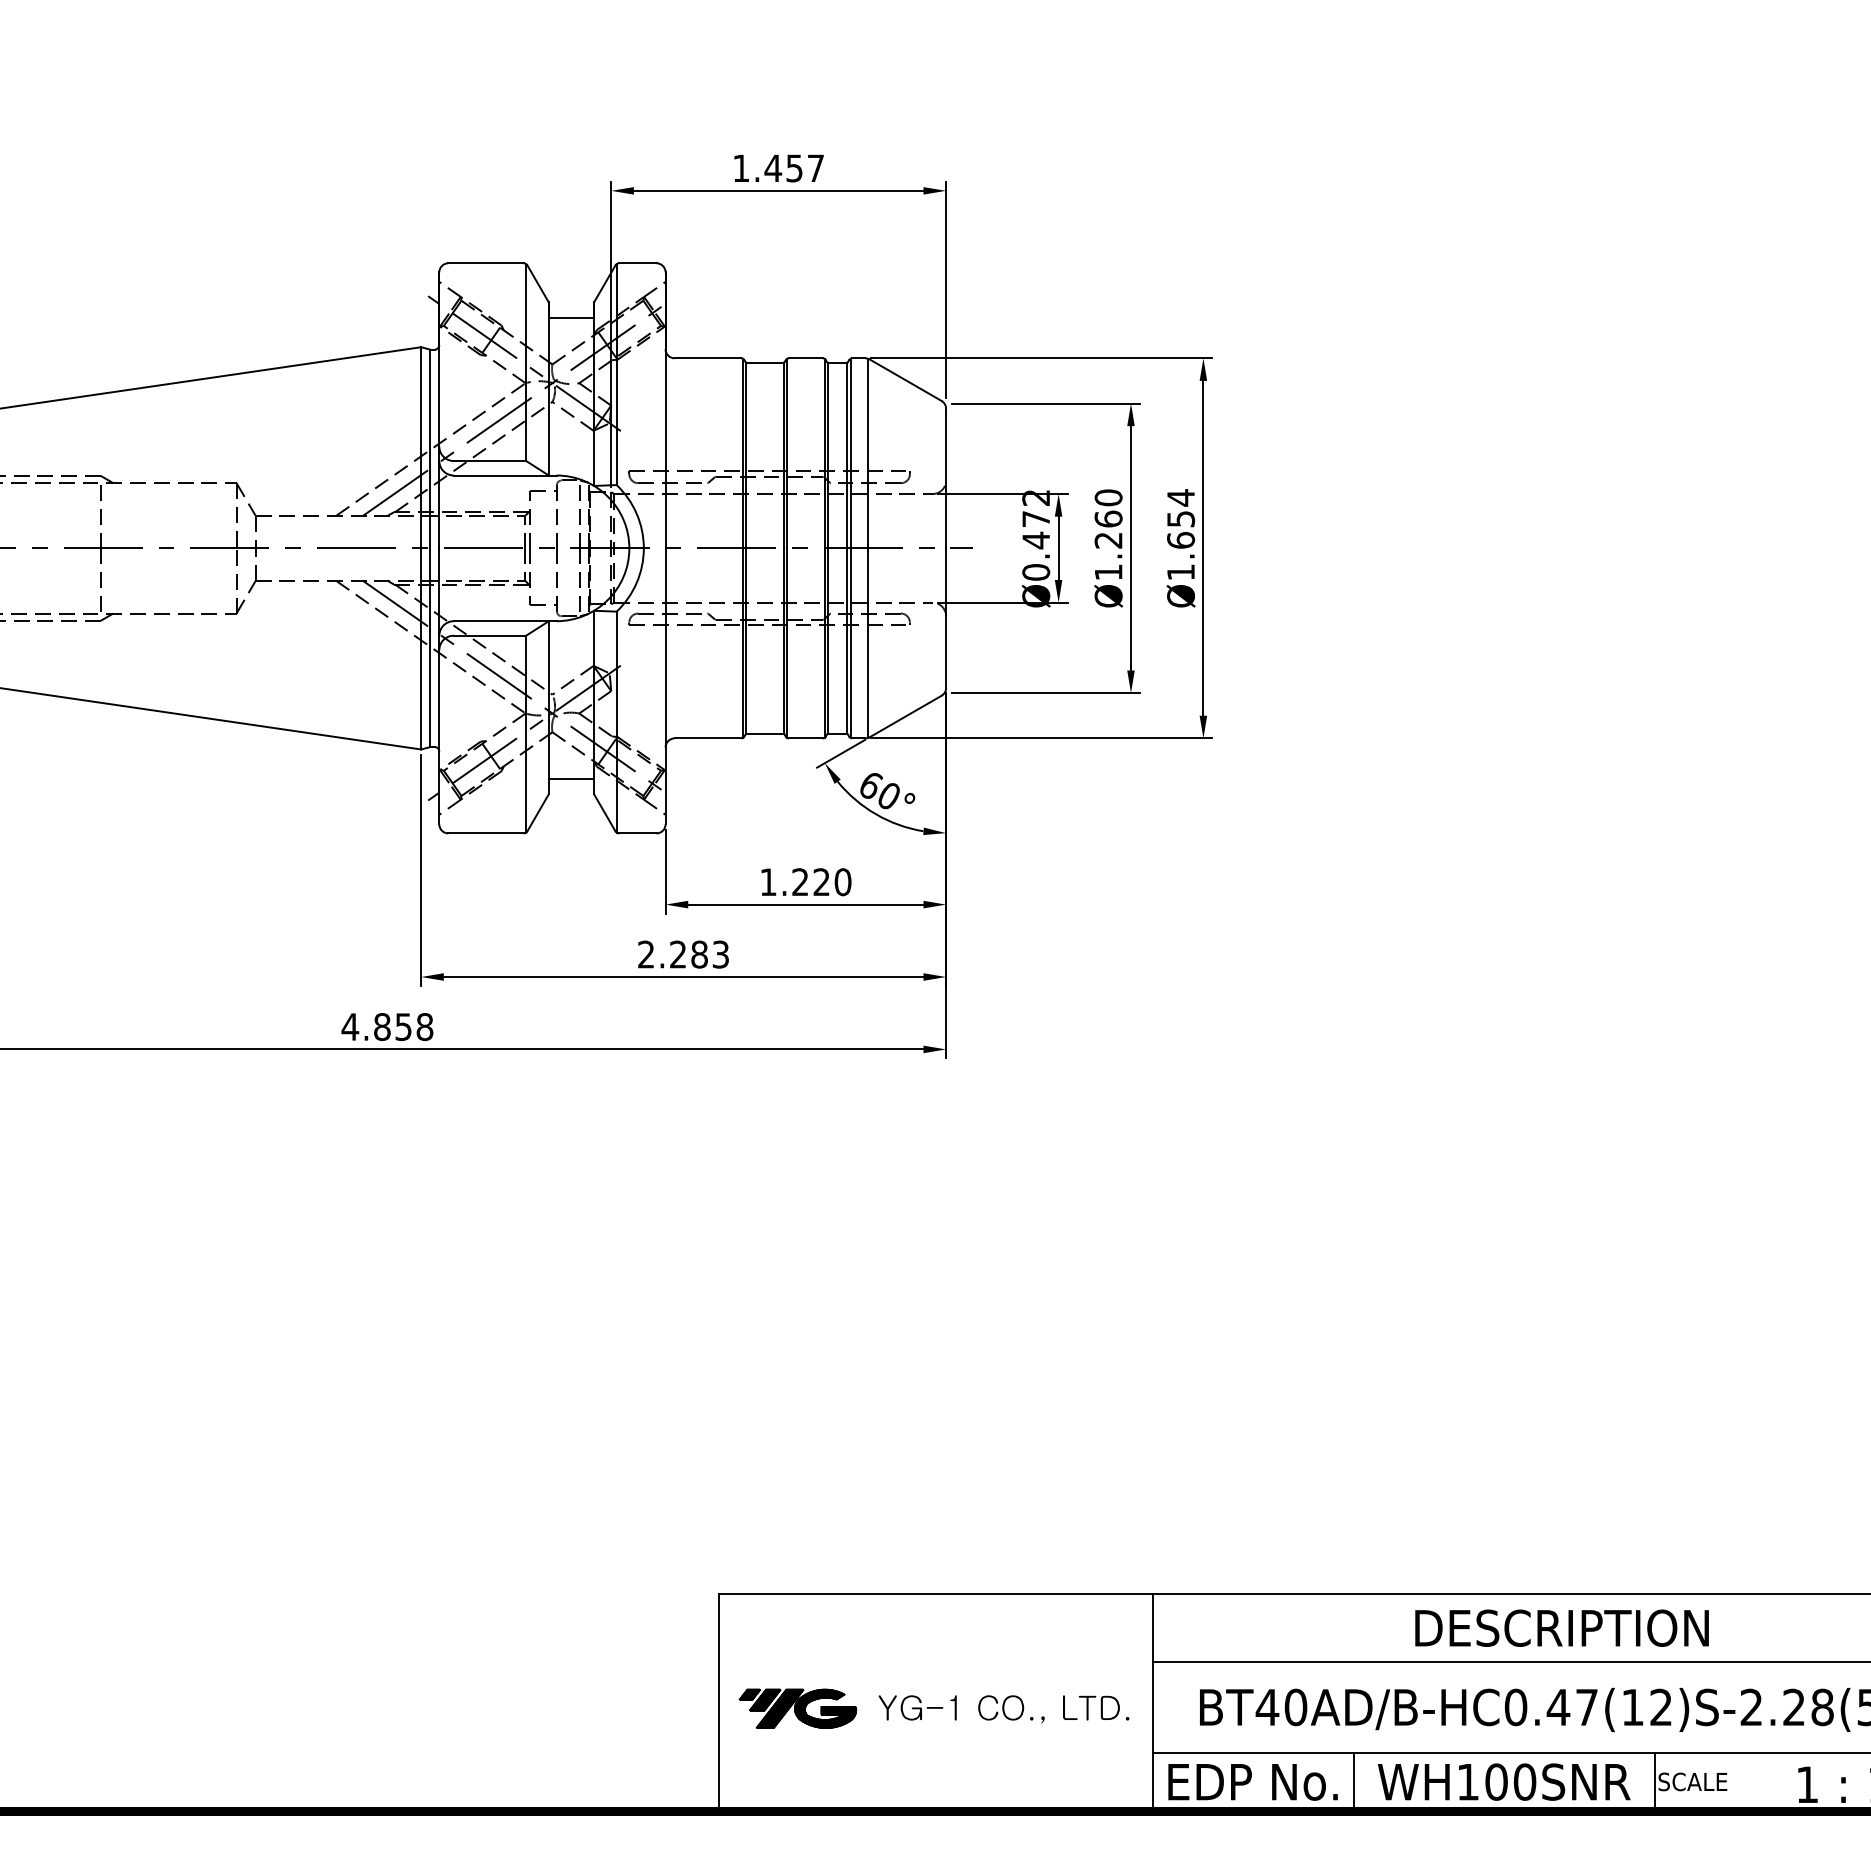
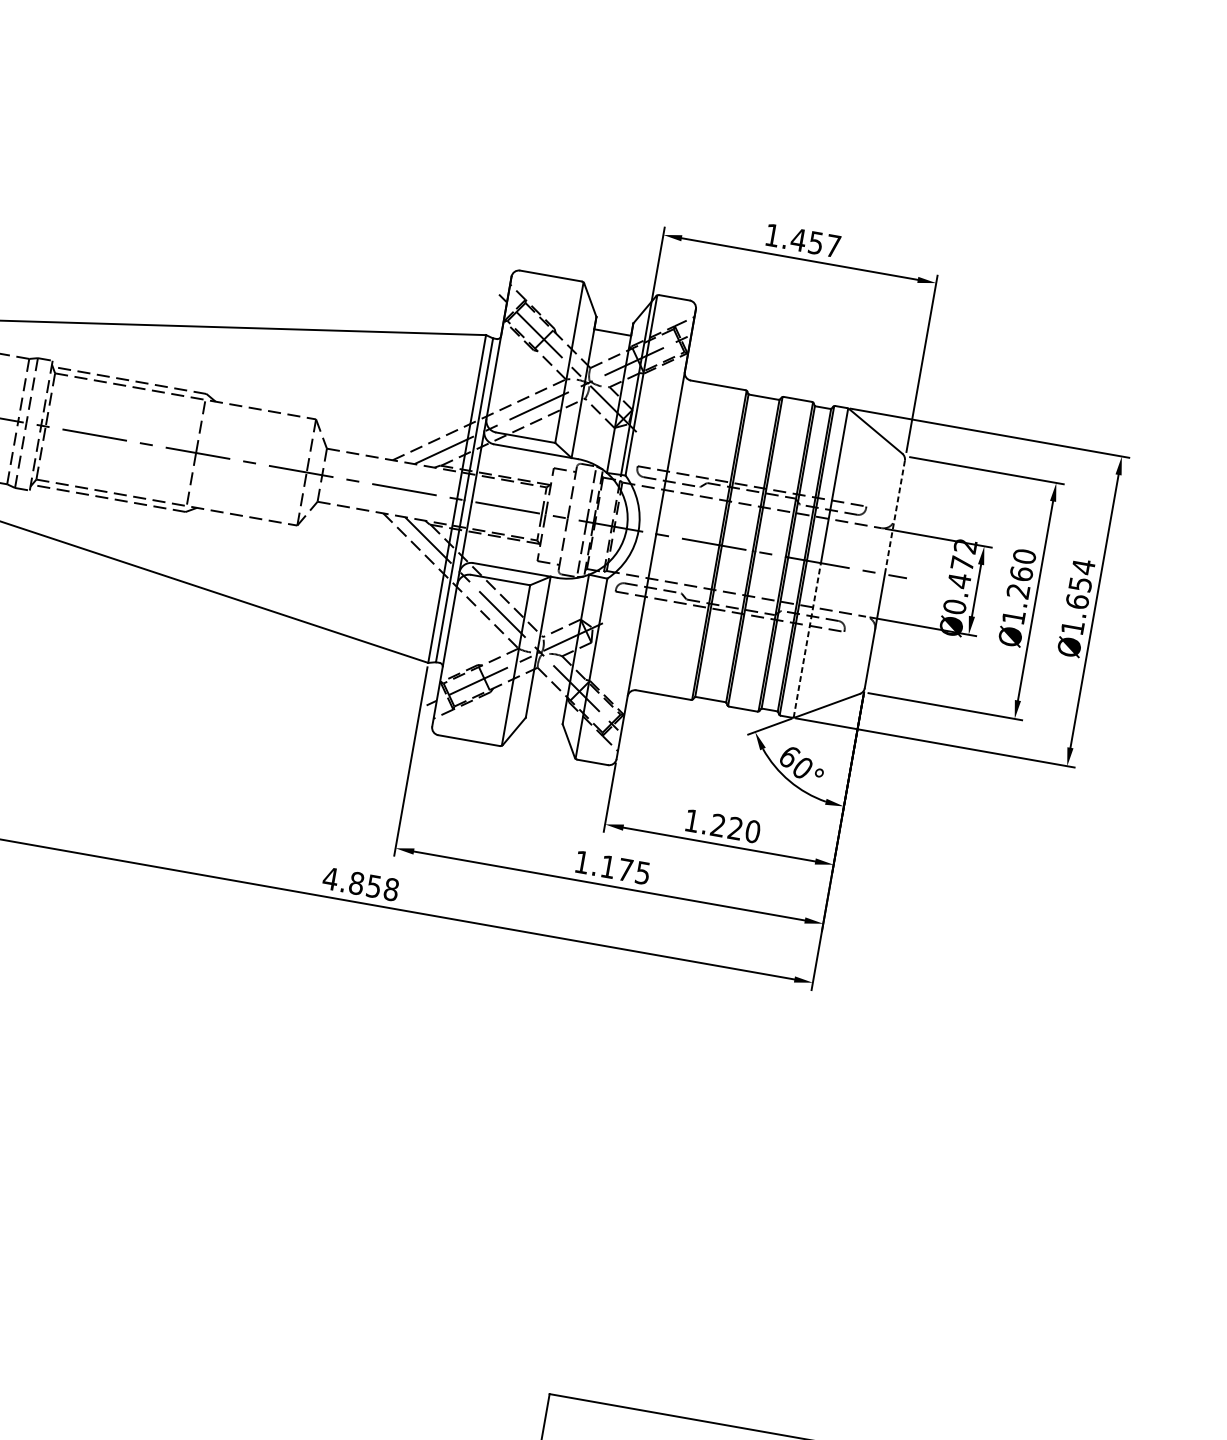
line: (946, 478) -> (895, 517), solid -> dashed
line: (867, 643) -> (807, 640), solid -> dashed
line: (571, 779) -> (546, 708), removed
text: (683, 954) -> (612, 867), 2.283 -> 1.175

